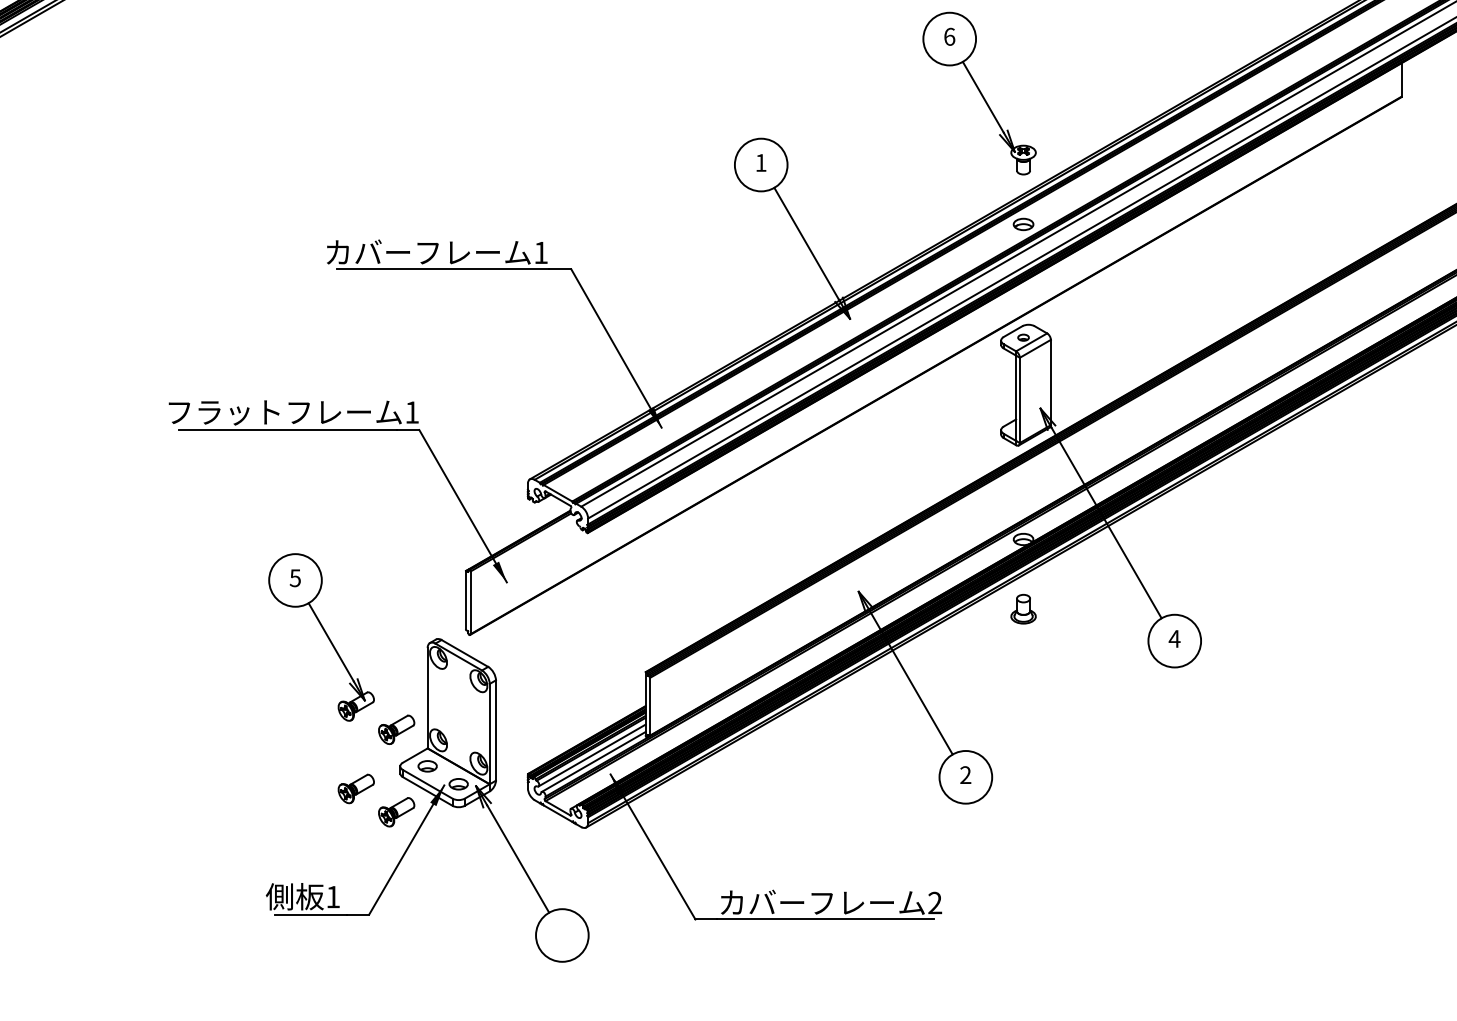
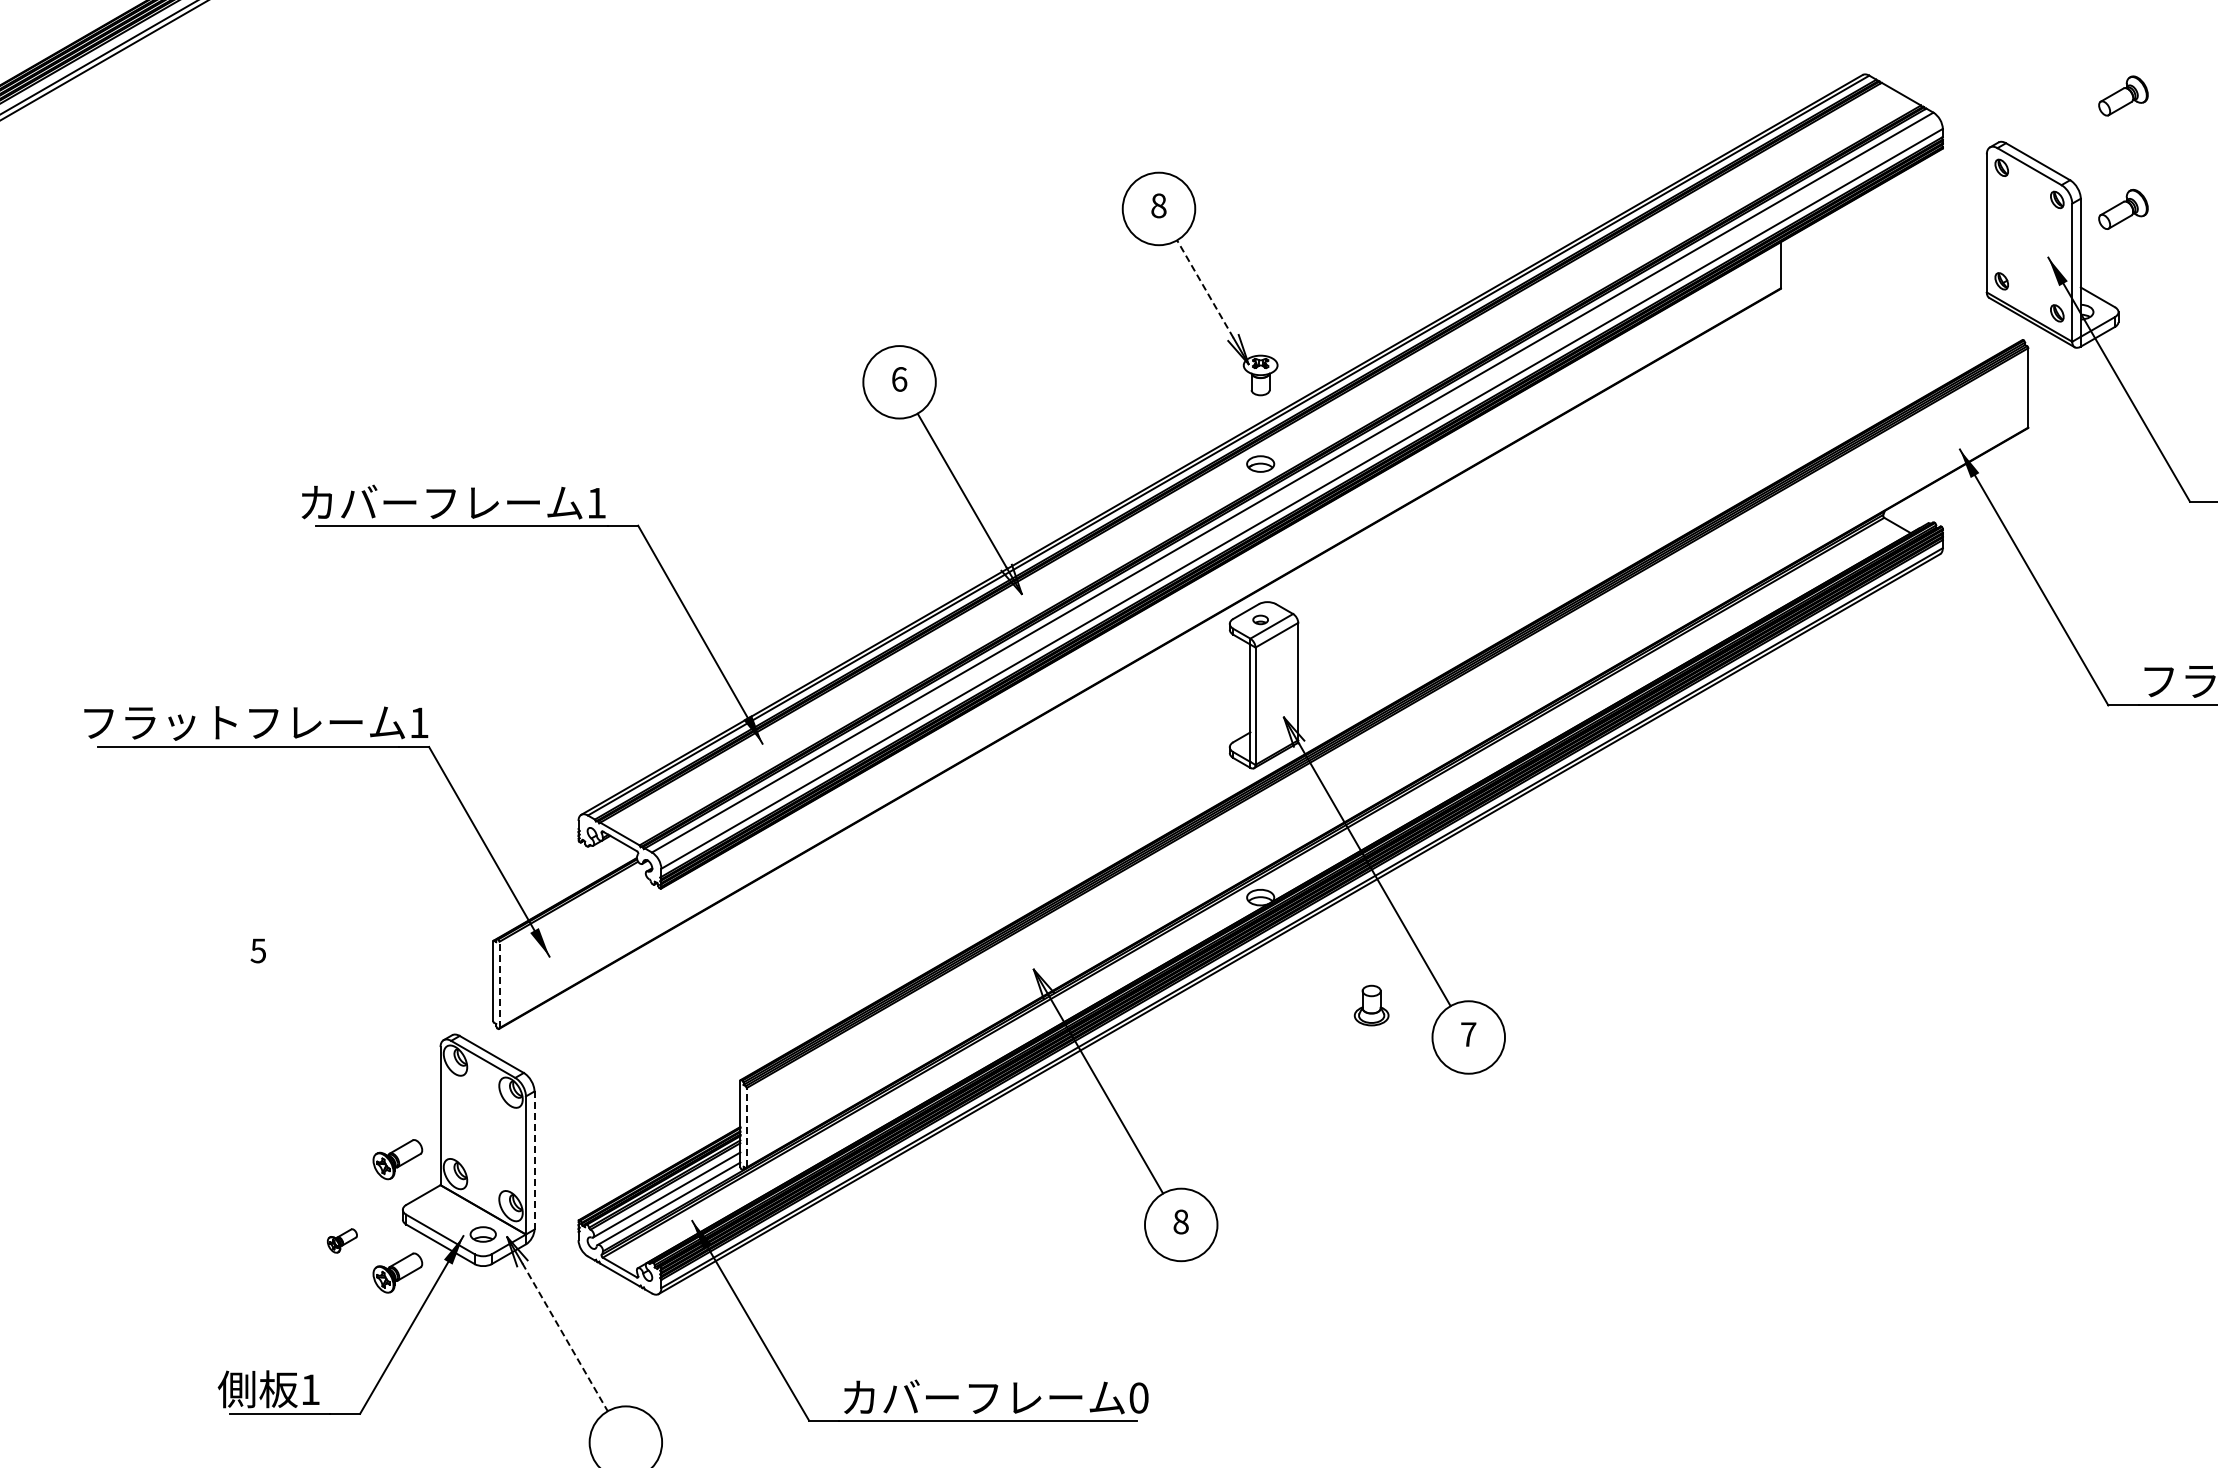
text: (949, 36) -> (1158, 205), 6 -> 8
line: (983, 96) -> (1205, 288), solid -> dashed
text: (761, 163) -> (899, 379), 1 -> 6
line: (470, 602) -> (499, 984), solid -> dashed
part: (1023, 609) -> (1371, 1005), moved
part: (325, 634) -> (300, 1028), removed
text: (1174, 638) -> (1468, 1034), 4 -> 7
line: (649, 706) -> (746, 1127), solid -> dashed
line: (495, 731) -> (534, 1161), solid -> dashed
part: (427, 766) -> (440, 1209), removed
text: (965, 774) -> (1180, 1221), 2 -> 8
part: (356, 788) -> (342, 1240), size x0.6
line: (518, 859) -> (565, 1337), solid -> dashed
text: (934, 902) -> (1138, 1397), 2 -> 0

